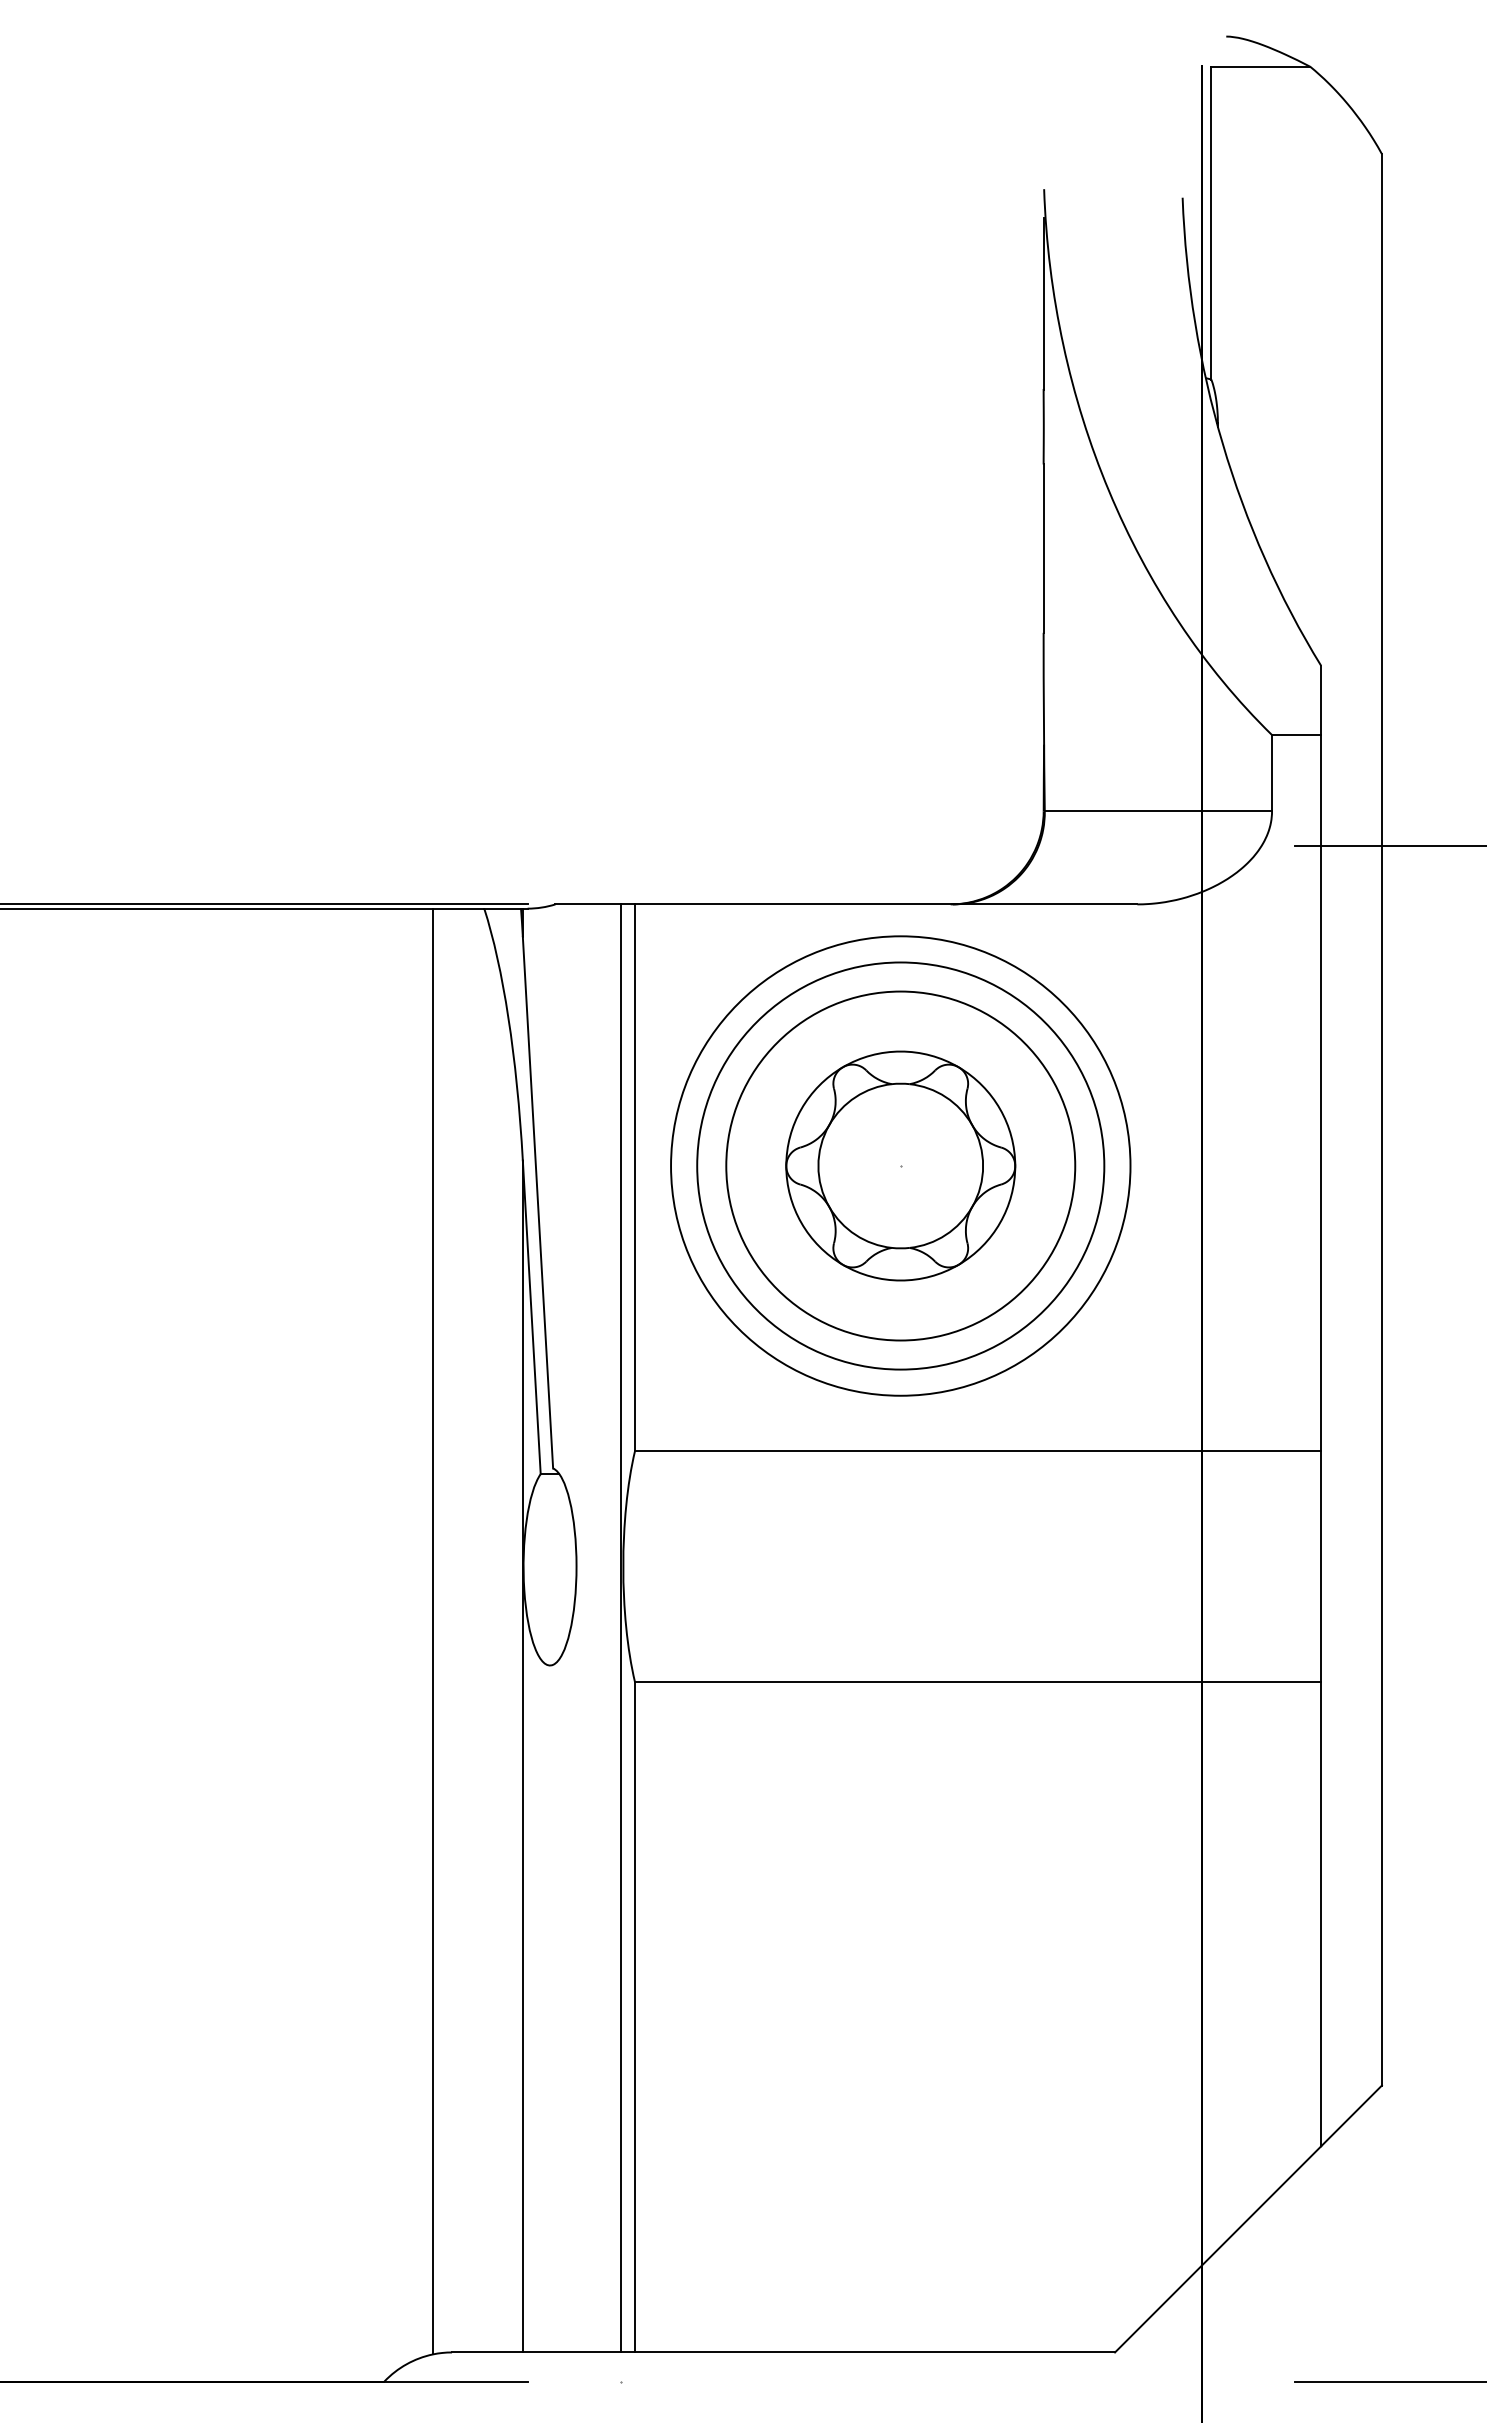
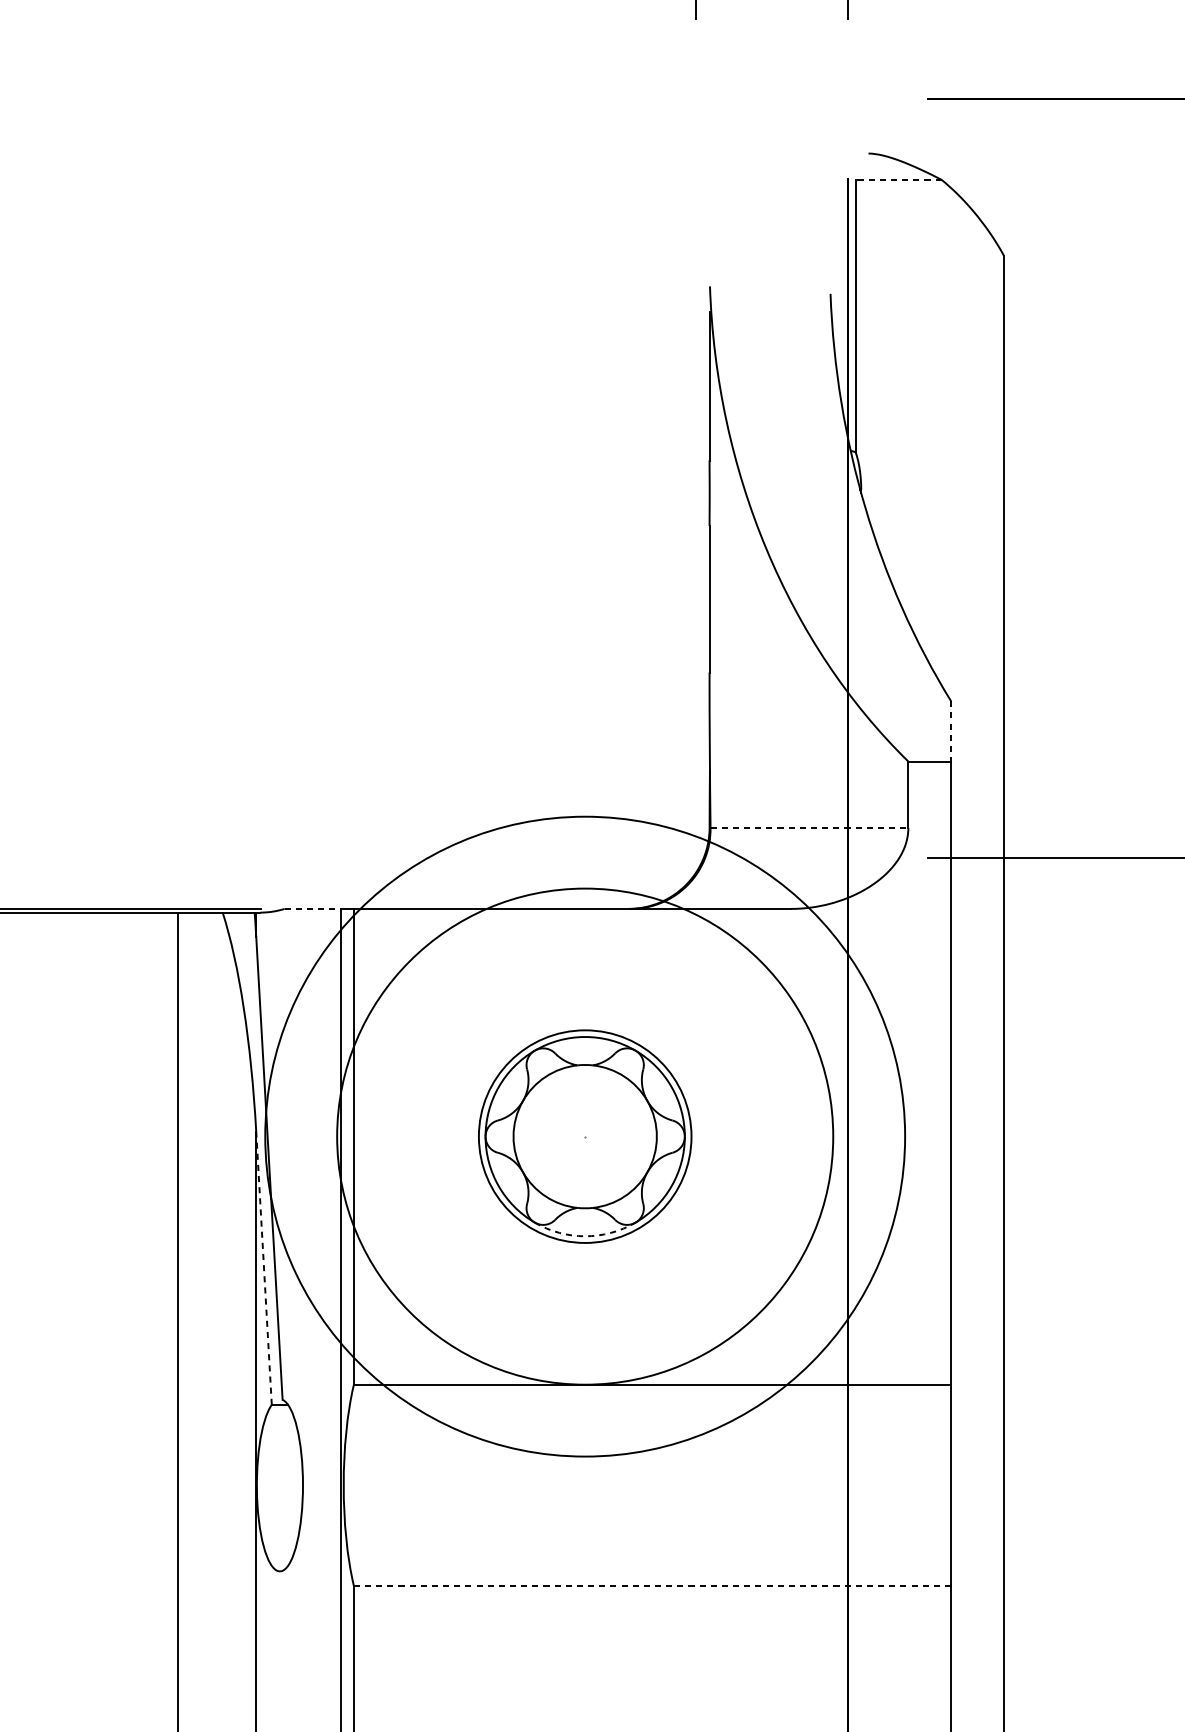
line: (1260, 66) -> (898, 179), solid -> dashed
line: (1321, 700) -> (951, 731), solid -> dashed
line: (1158, 811) -> (809, 828), solid -> dashed
line: (588, 904) -> (313, 909), solid -> dashed
circle: (900, 1165) -> (584, 1136), size x0.7
circle: (900, 1165) -> (584, 1136), size x1.4
circle: (900, 1165) -> (584, 1136), size x1.6
arc: (900, 1280) -> (584, 1236), solid -> dashed
line: (531, 1316) -> (263, 1267), solid -> dashed
line: (977, 1682) -> (651, 1586), solid -> dashed

